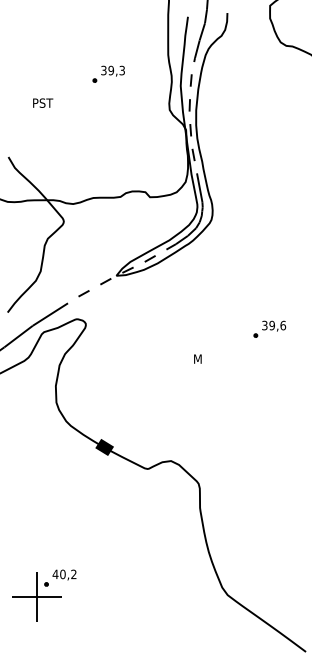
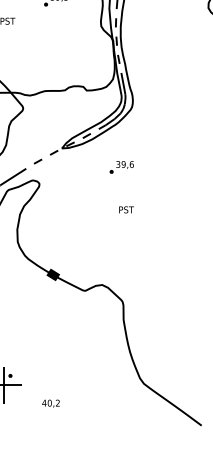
part: (269, 328) -> (121, 166), moved
text: (204, 358) -> (126, 209), M -> PST
text: (64, 574) -> (50, 403), moved

